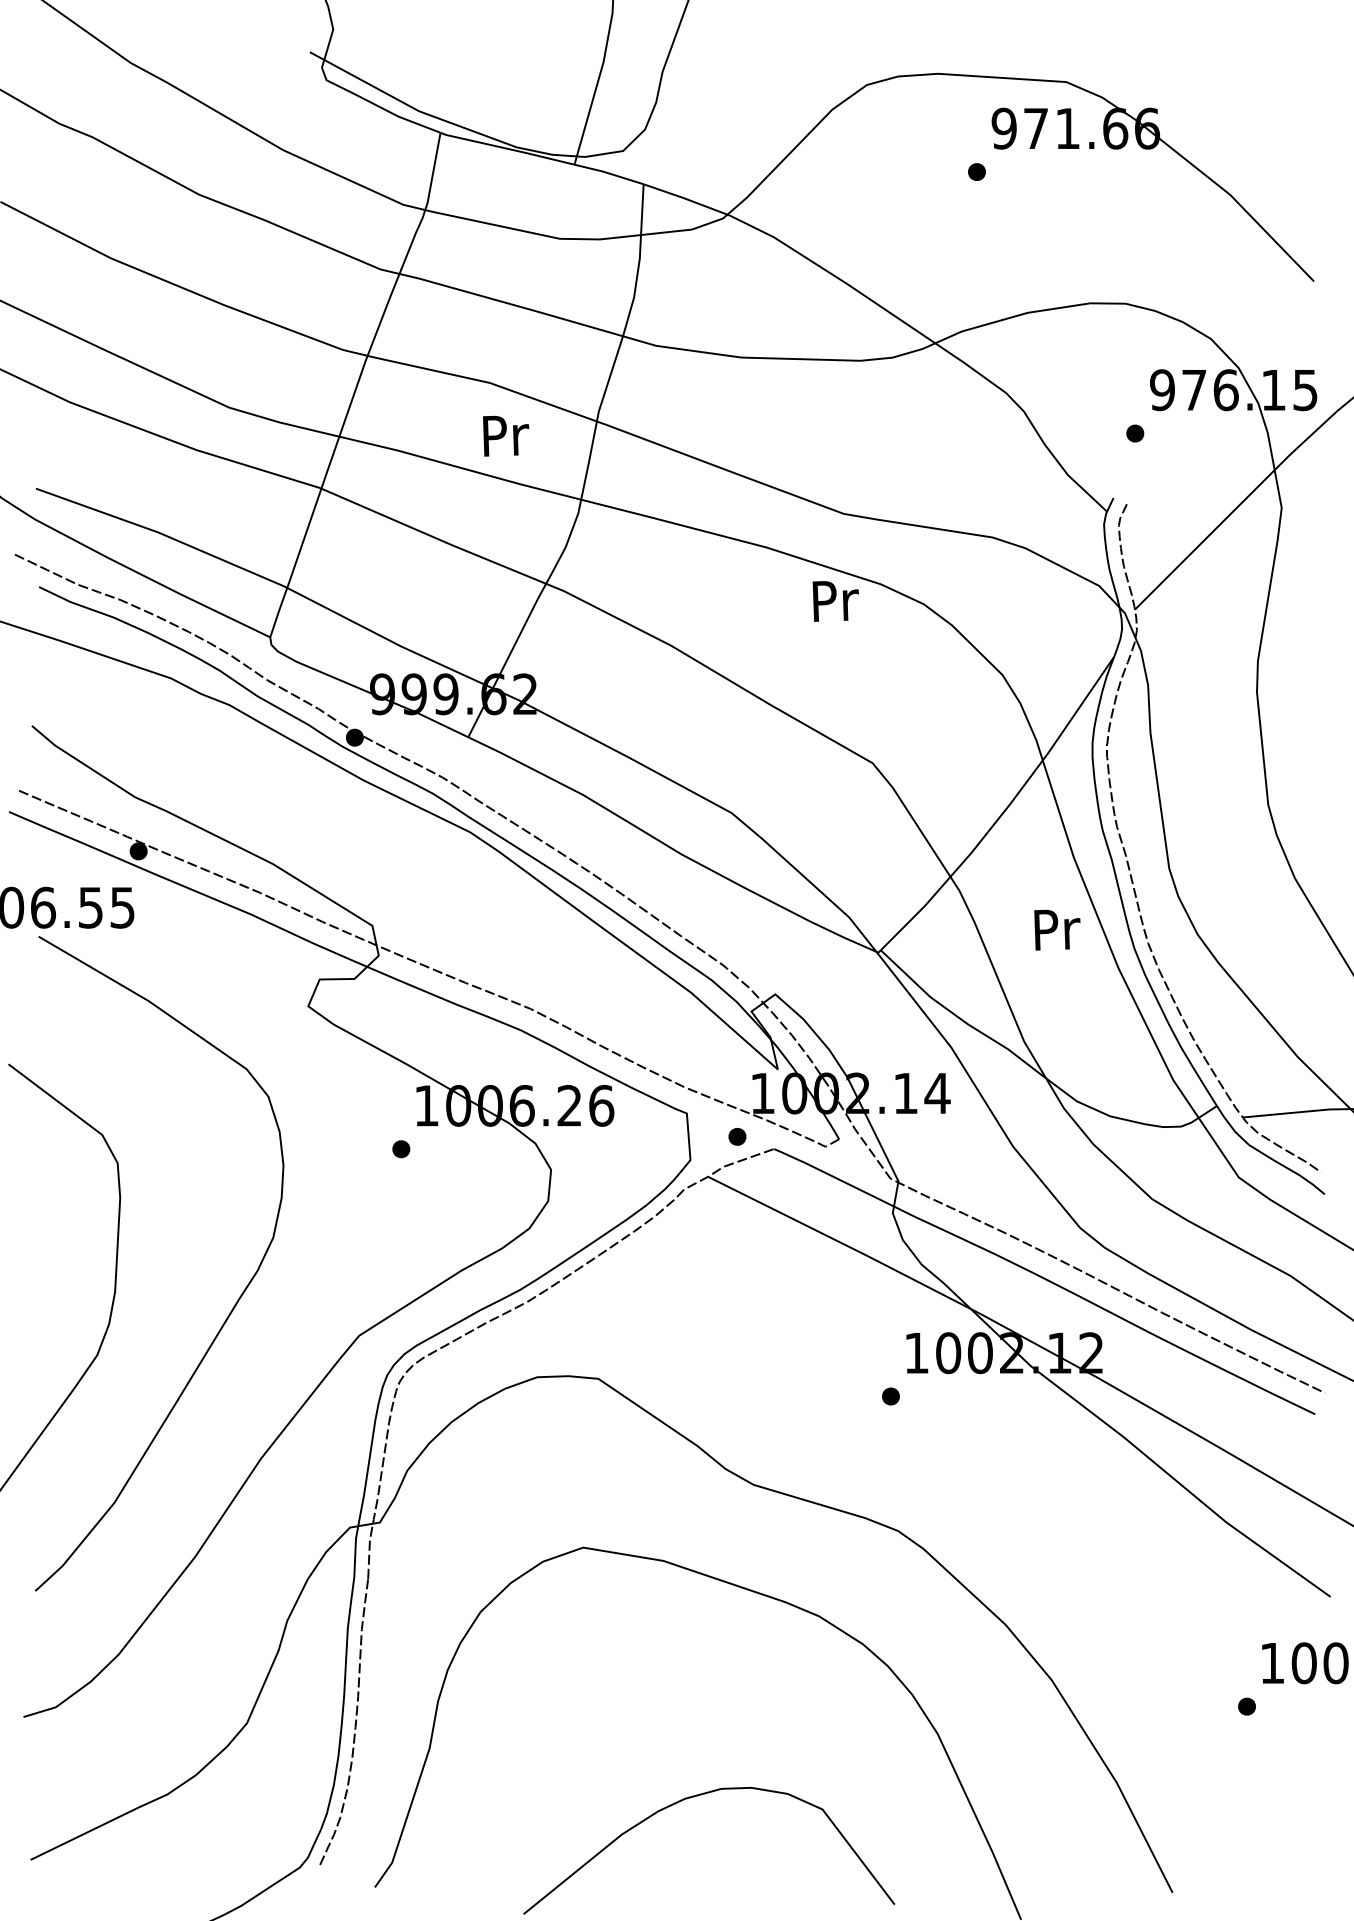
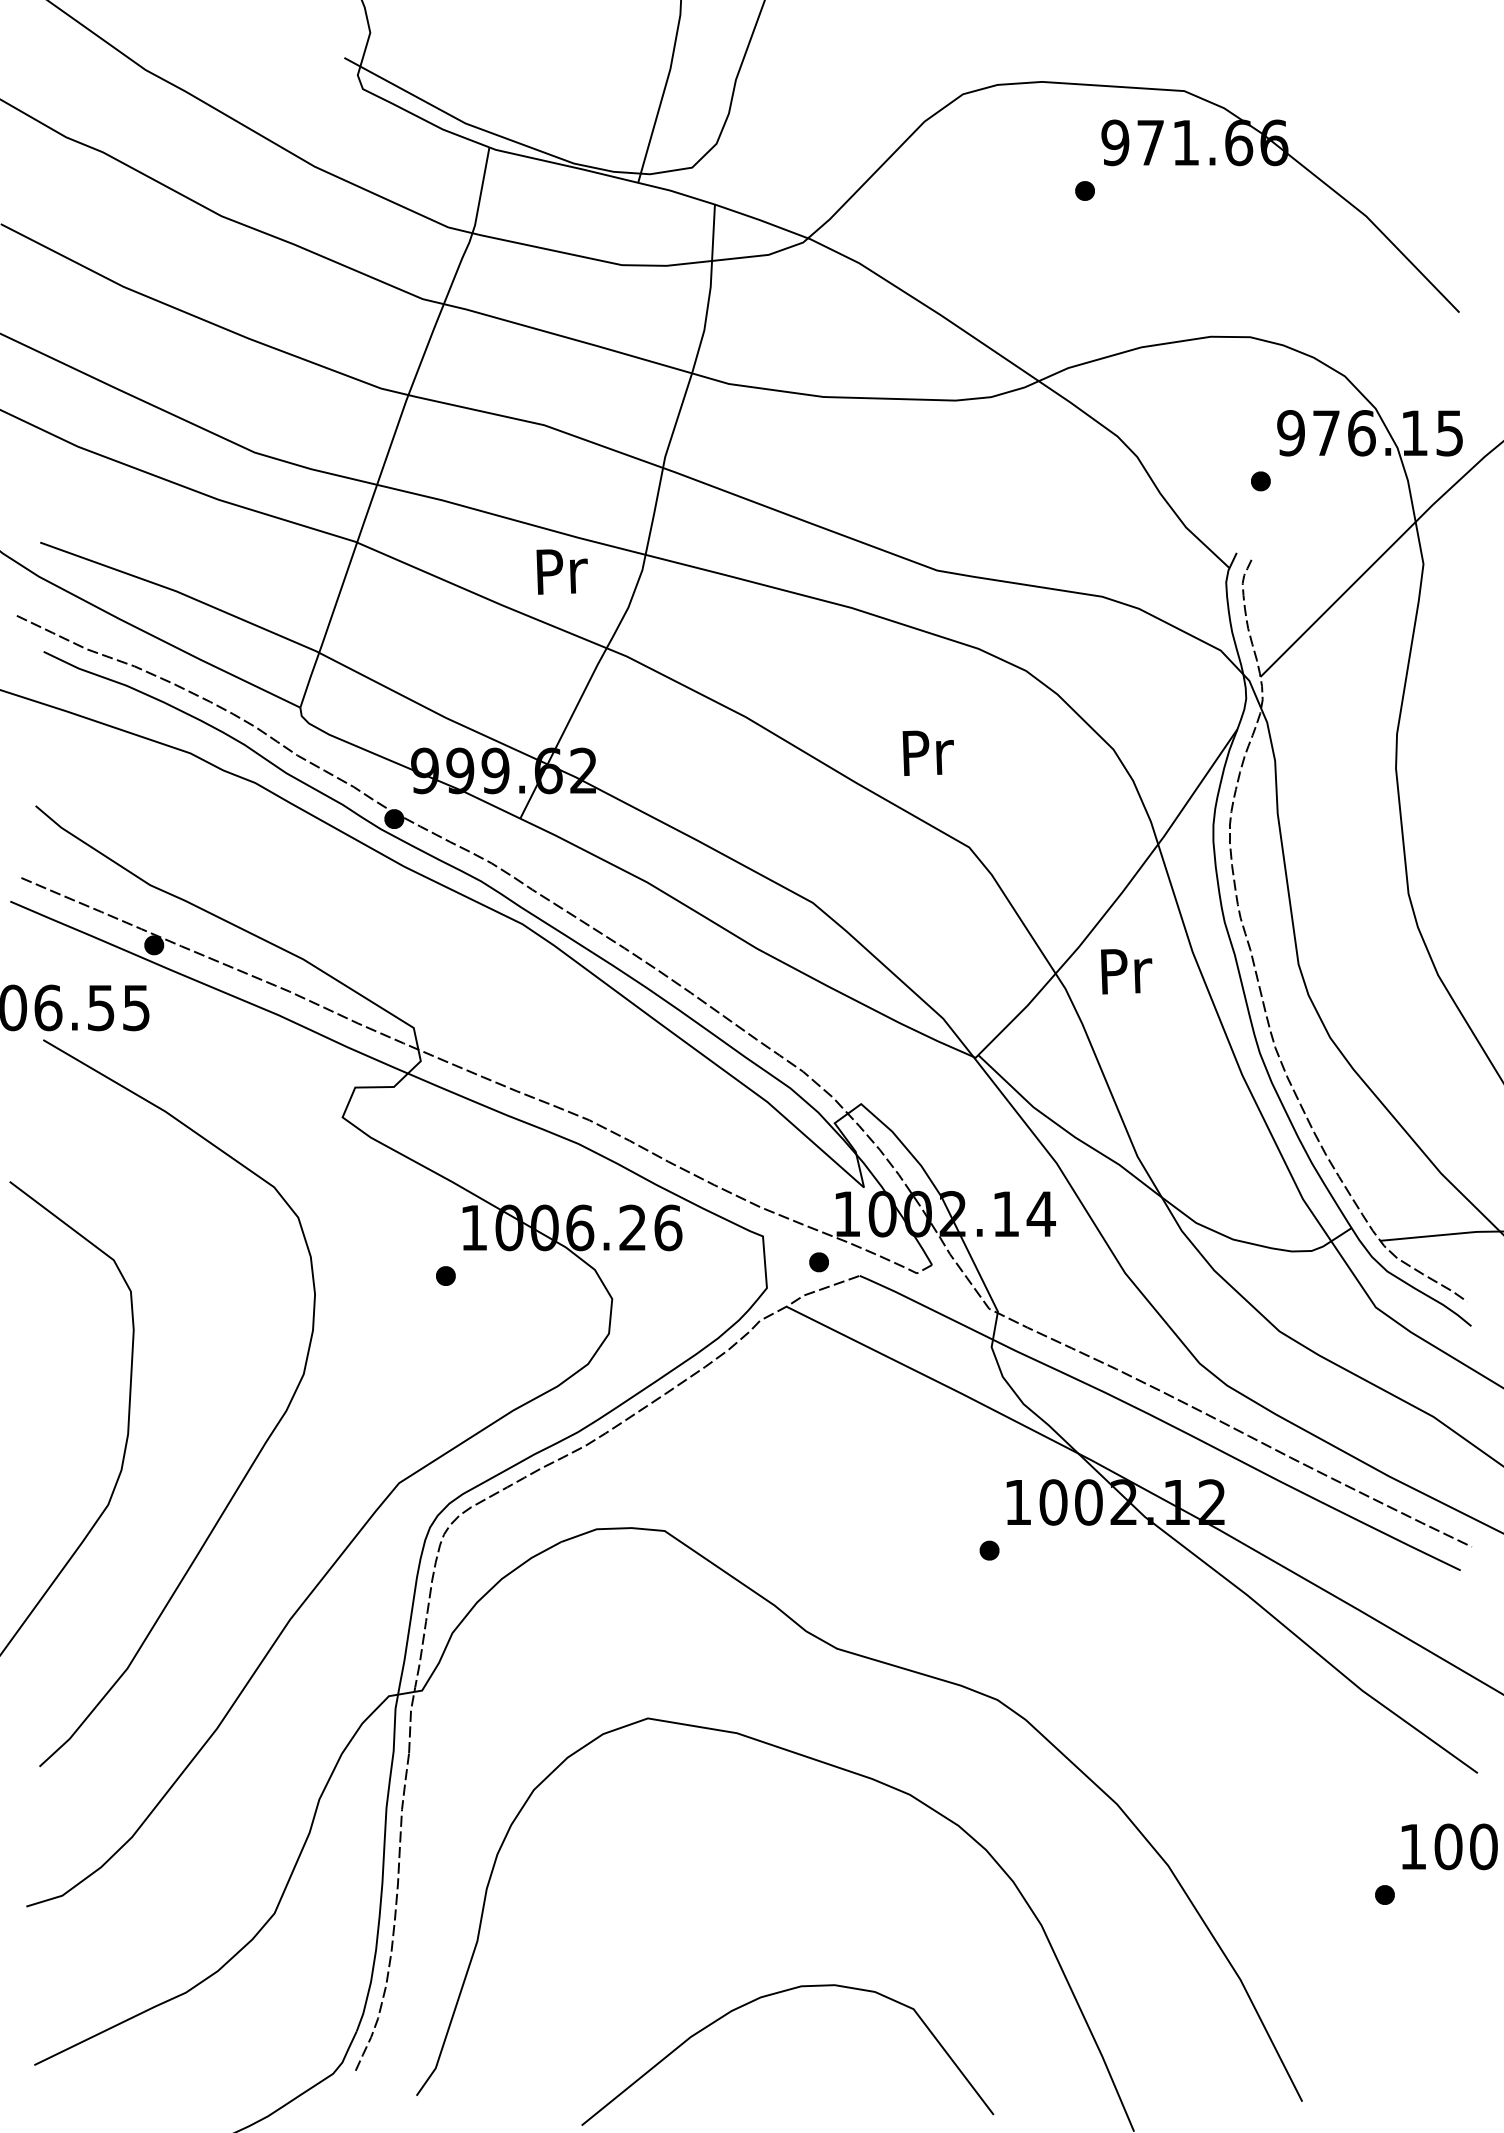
text: (506, 435) -> (562, 571), moved
text: (835, 601) -> (927, 753), moved
text: (1057, 929) -> (1126, 971), moved

